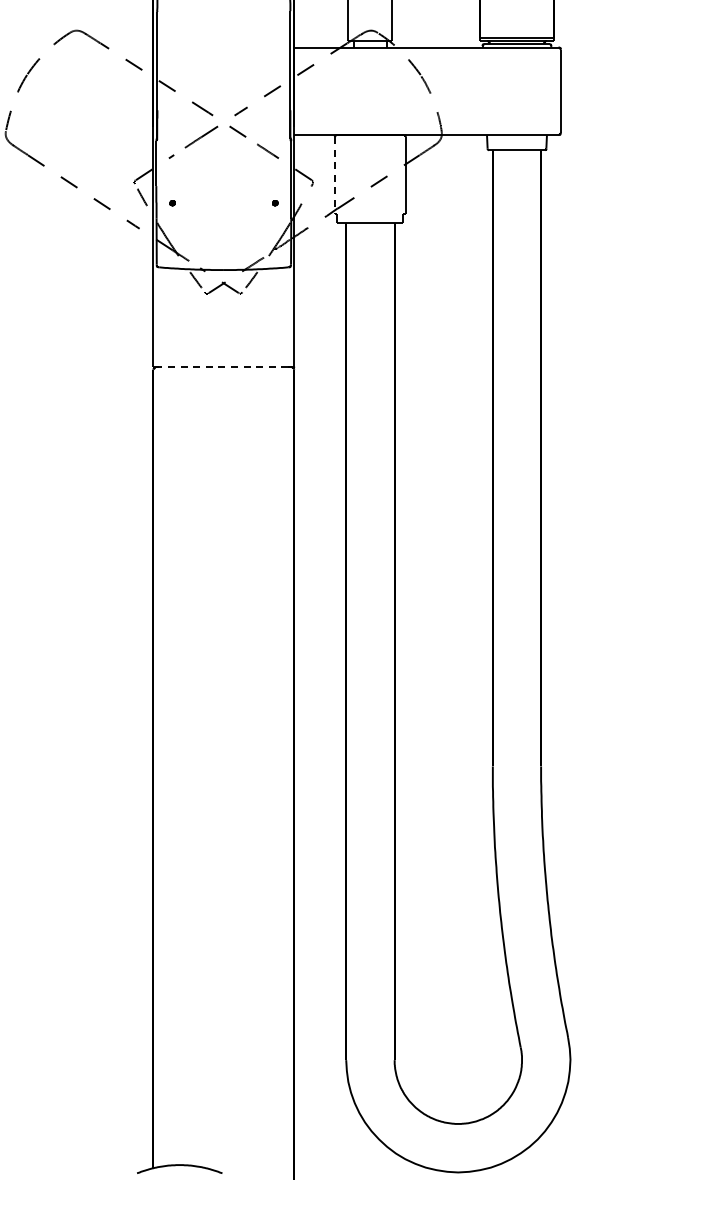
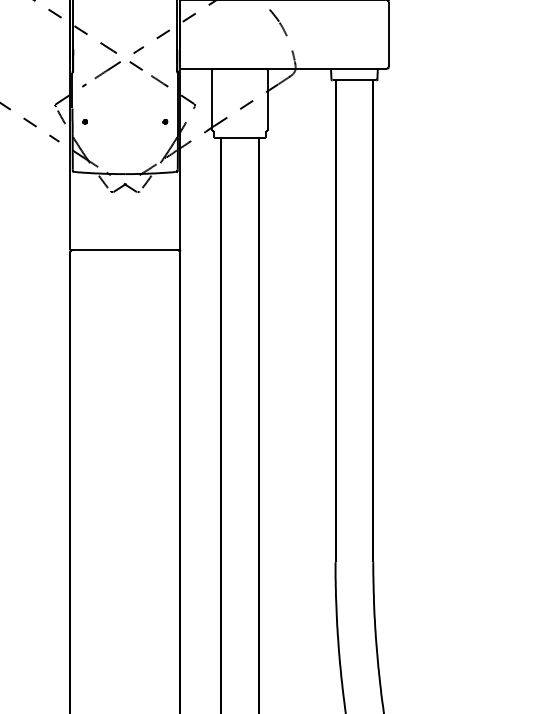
line: (334, 175) -> (211, 100), dashed -> solid
line: (223, 367) -> (124, 250), dashed -> solid

